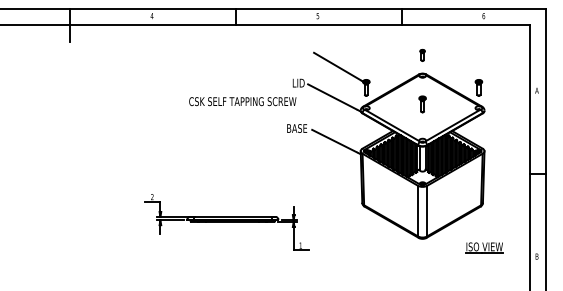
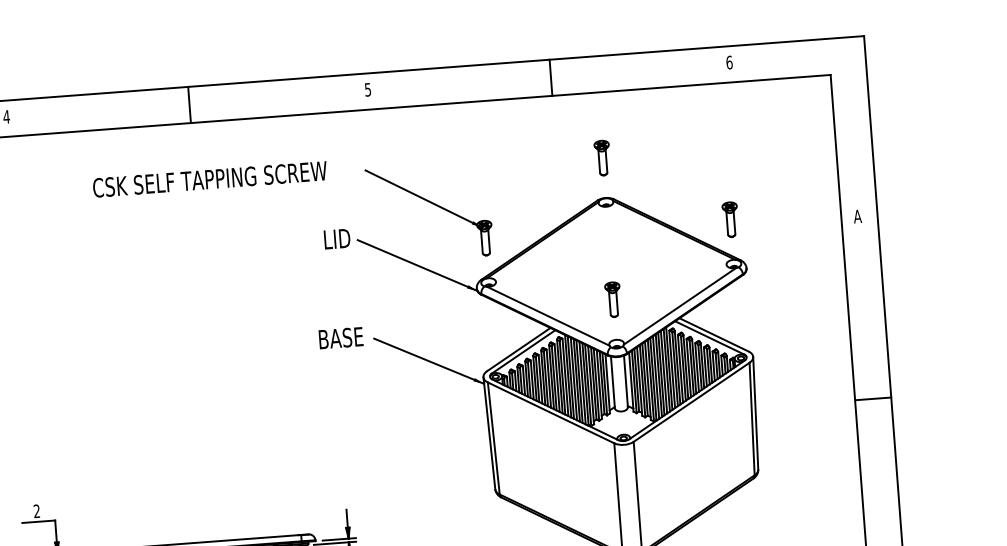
part: (422, 55) -> (602, 158), size x1.43
text: (242, 101) -> (209, 179), moved
part: (422, 104) -> (613, 300), moved

